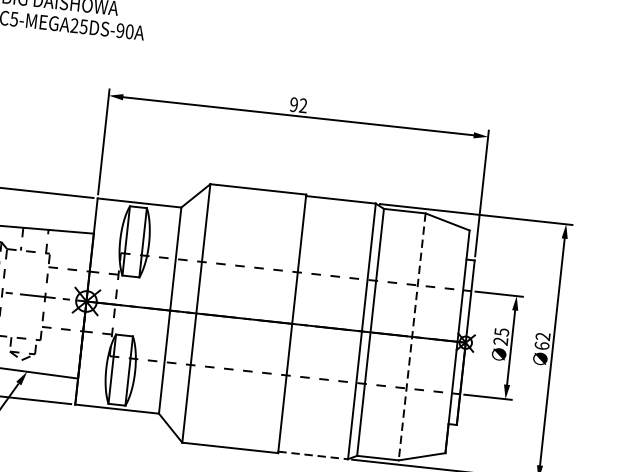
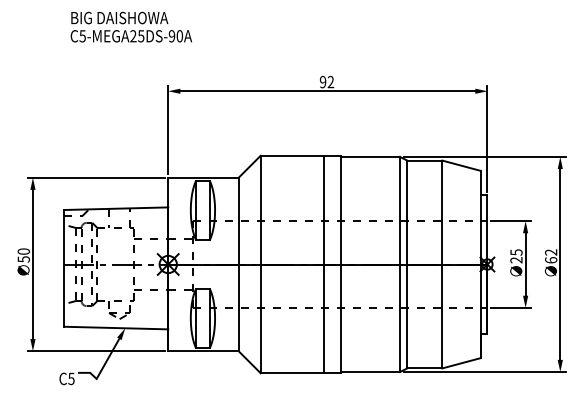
line: (272, 321) -> (324, 264), added
line: (412, 336) -> (442, 264), dashed -> solid
line: (314, 456) -> (371, 372), dashed -> solid

